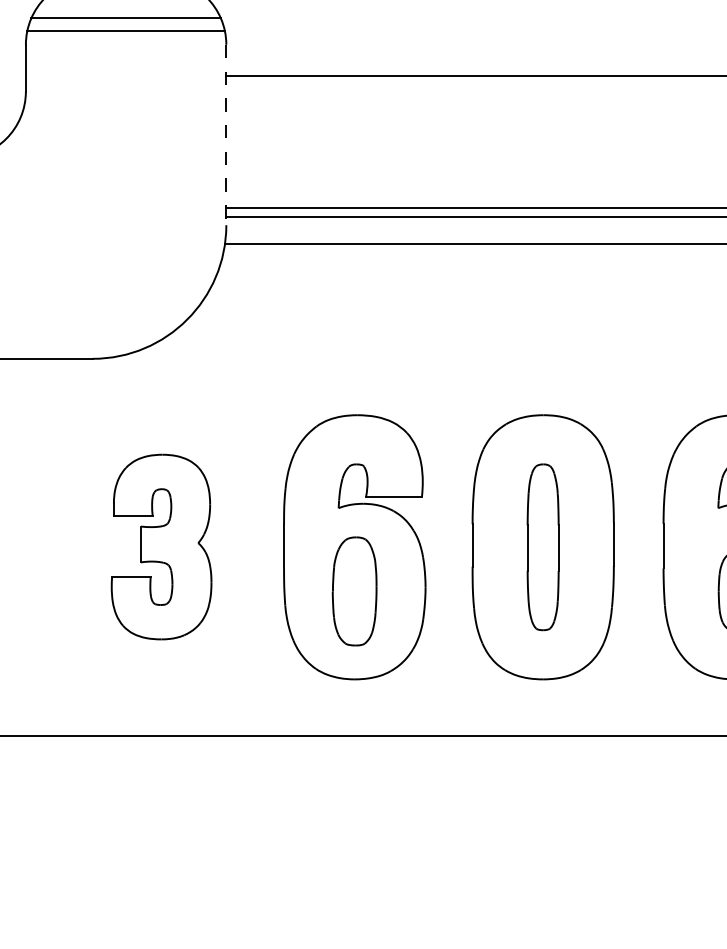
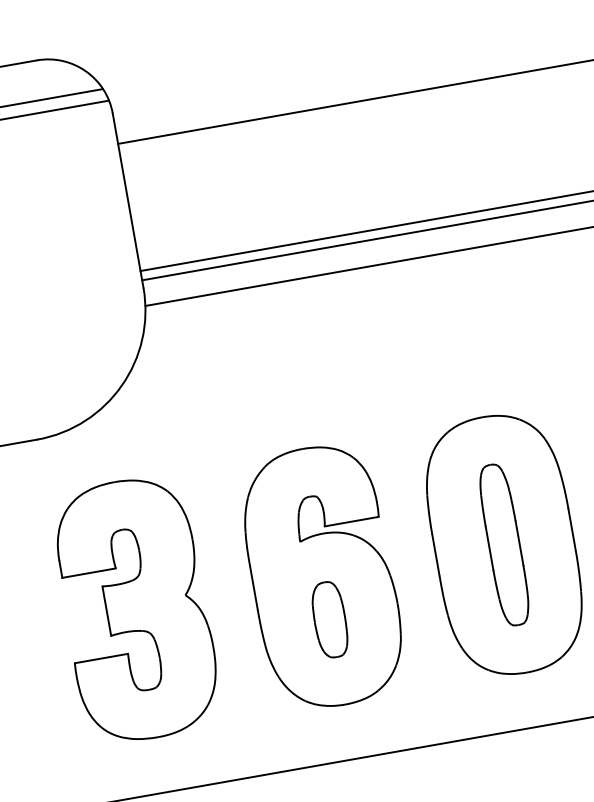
line: (226, 135) -> (128, 201), dashed -> solid
part: (161, 546) -> (135, 609), size x1.43
part: (354, 591) -> (329, 619), size x0.71

